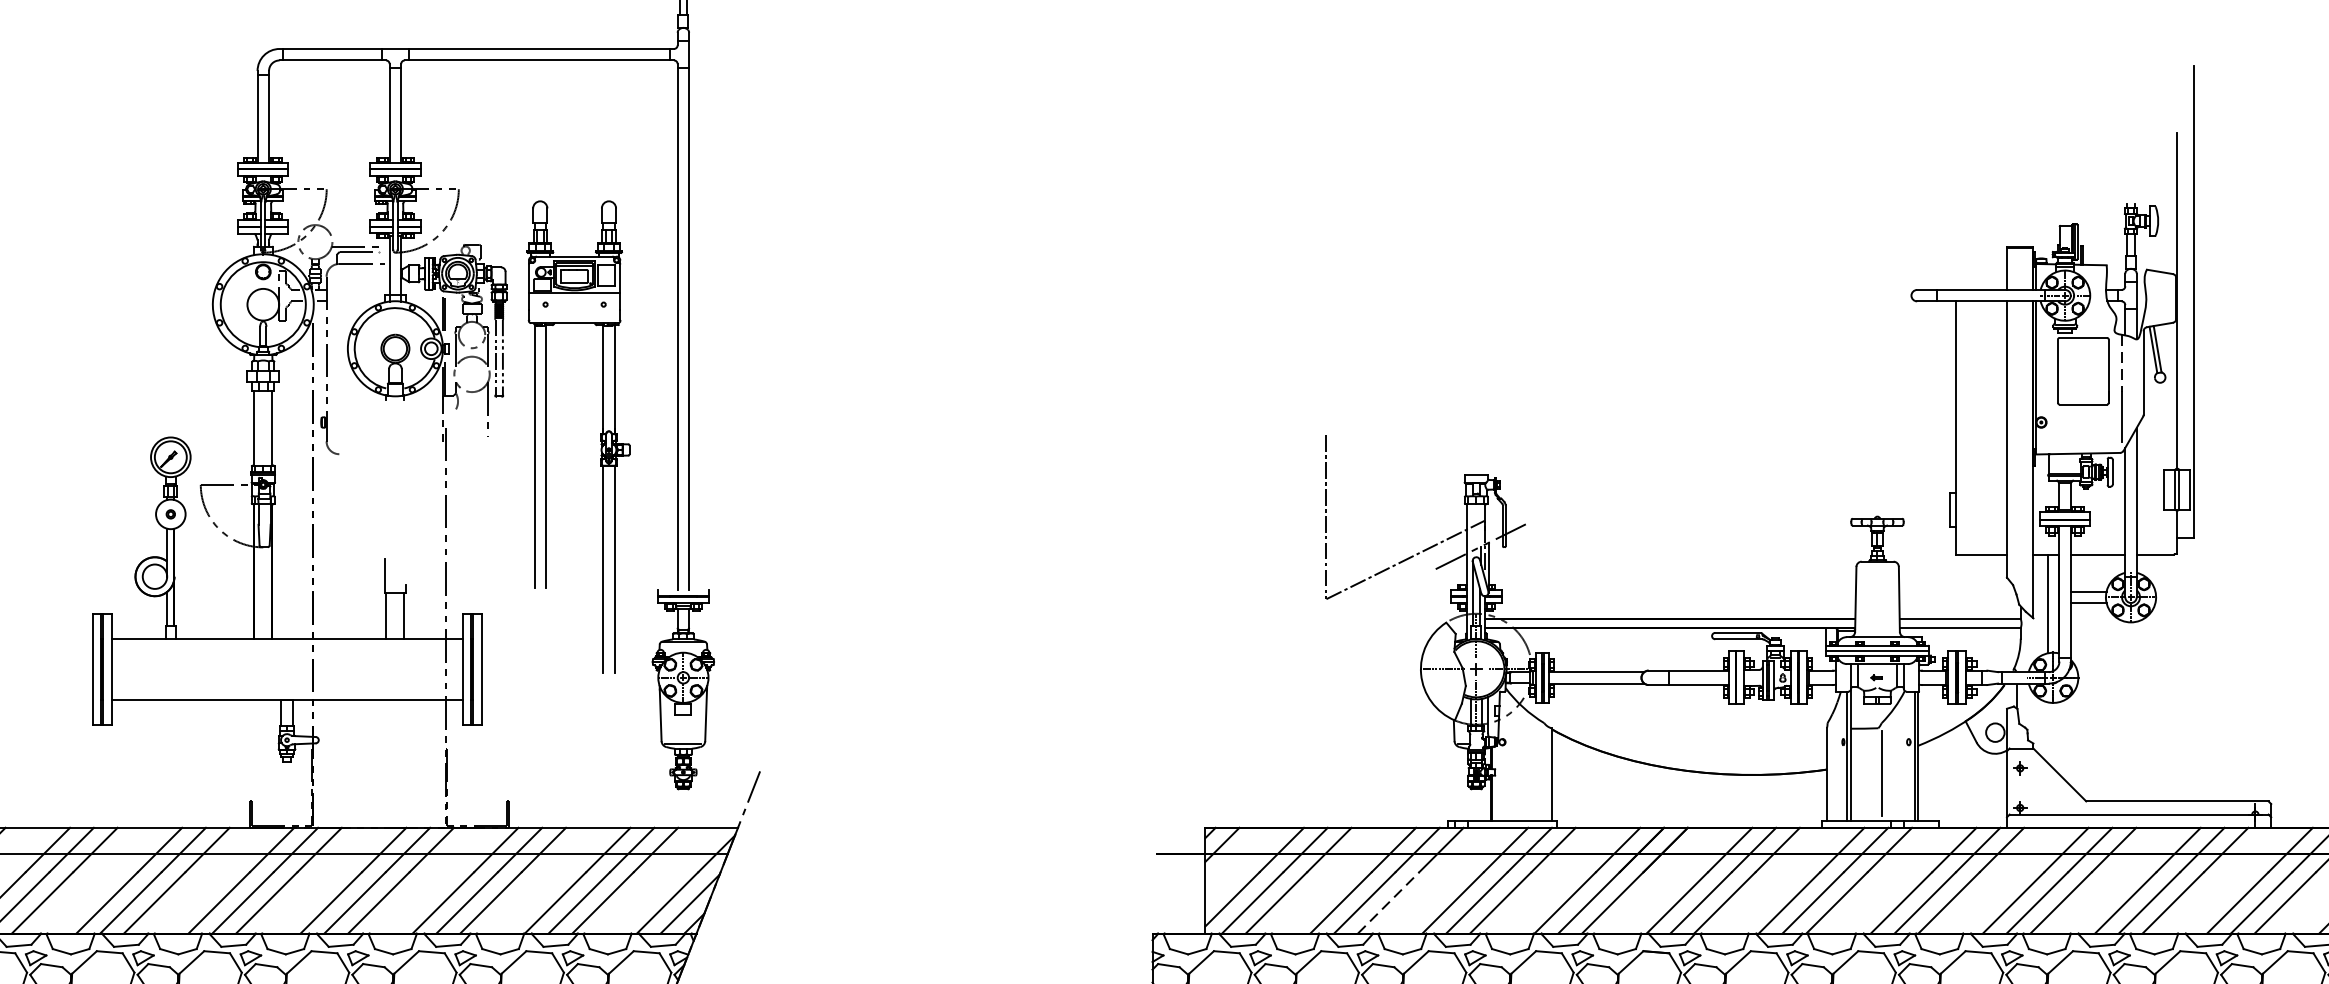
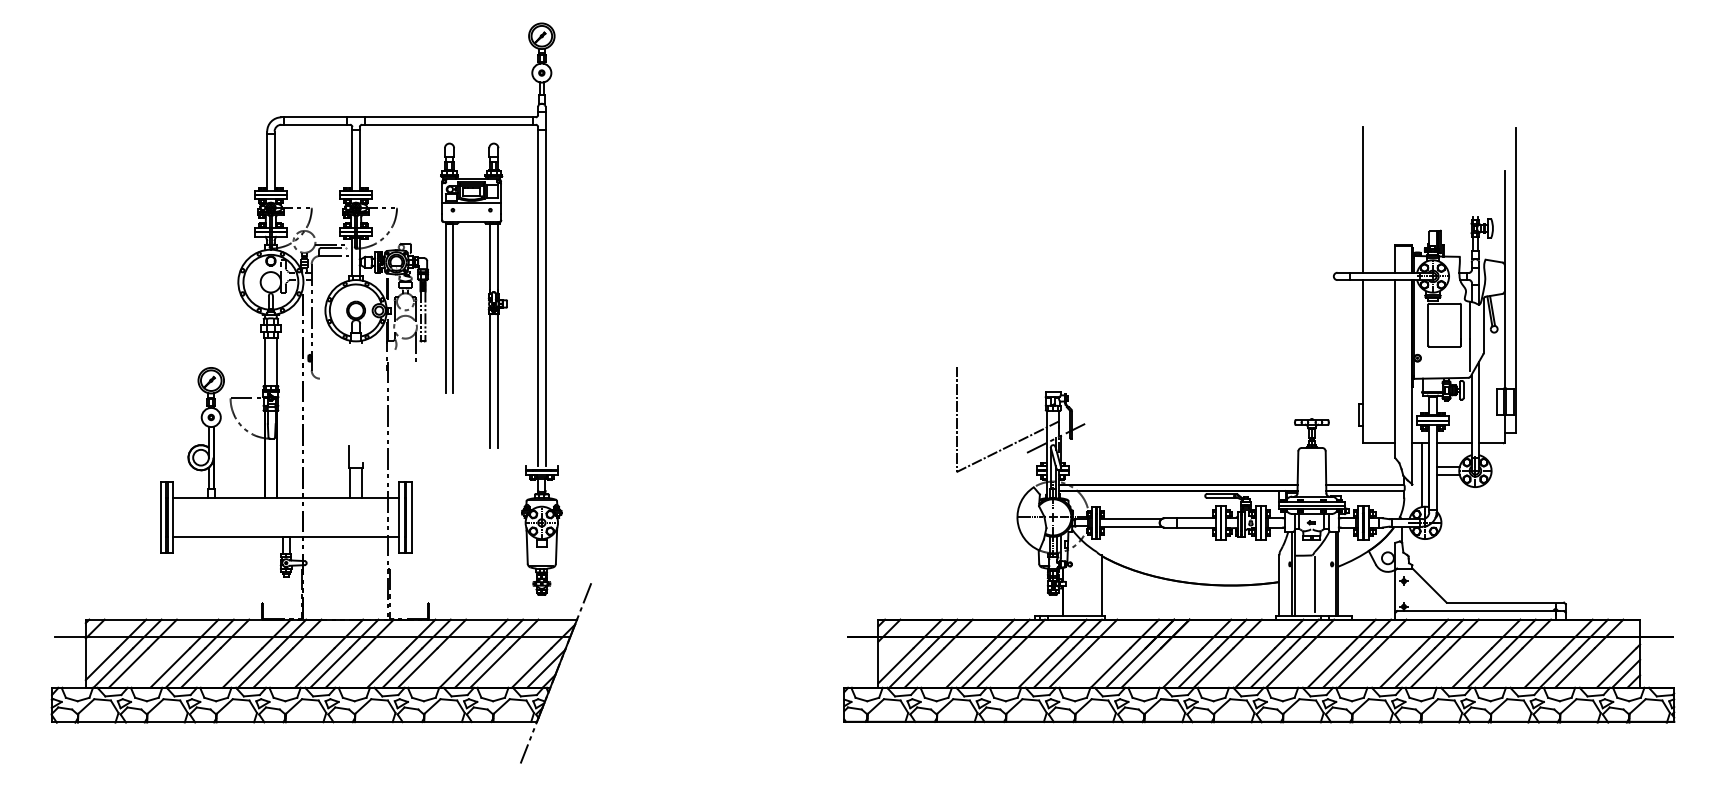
line: (1955, 176) -> (1362, 199), added
line: (2121, 363) -> (1469, 320), dashed -> solid
part: (599, 441) -> (487, 298), moved
line: (1388, 903) -> (996, 668), dashed -> solid

